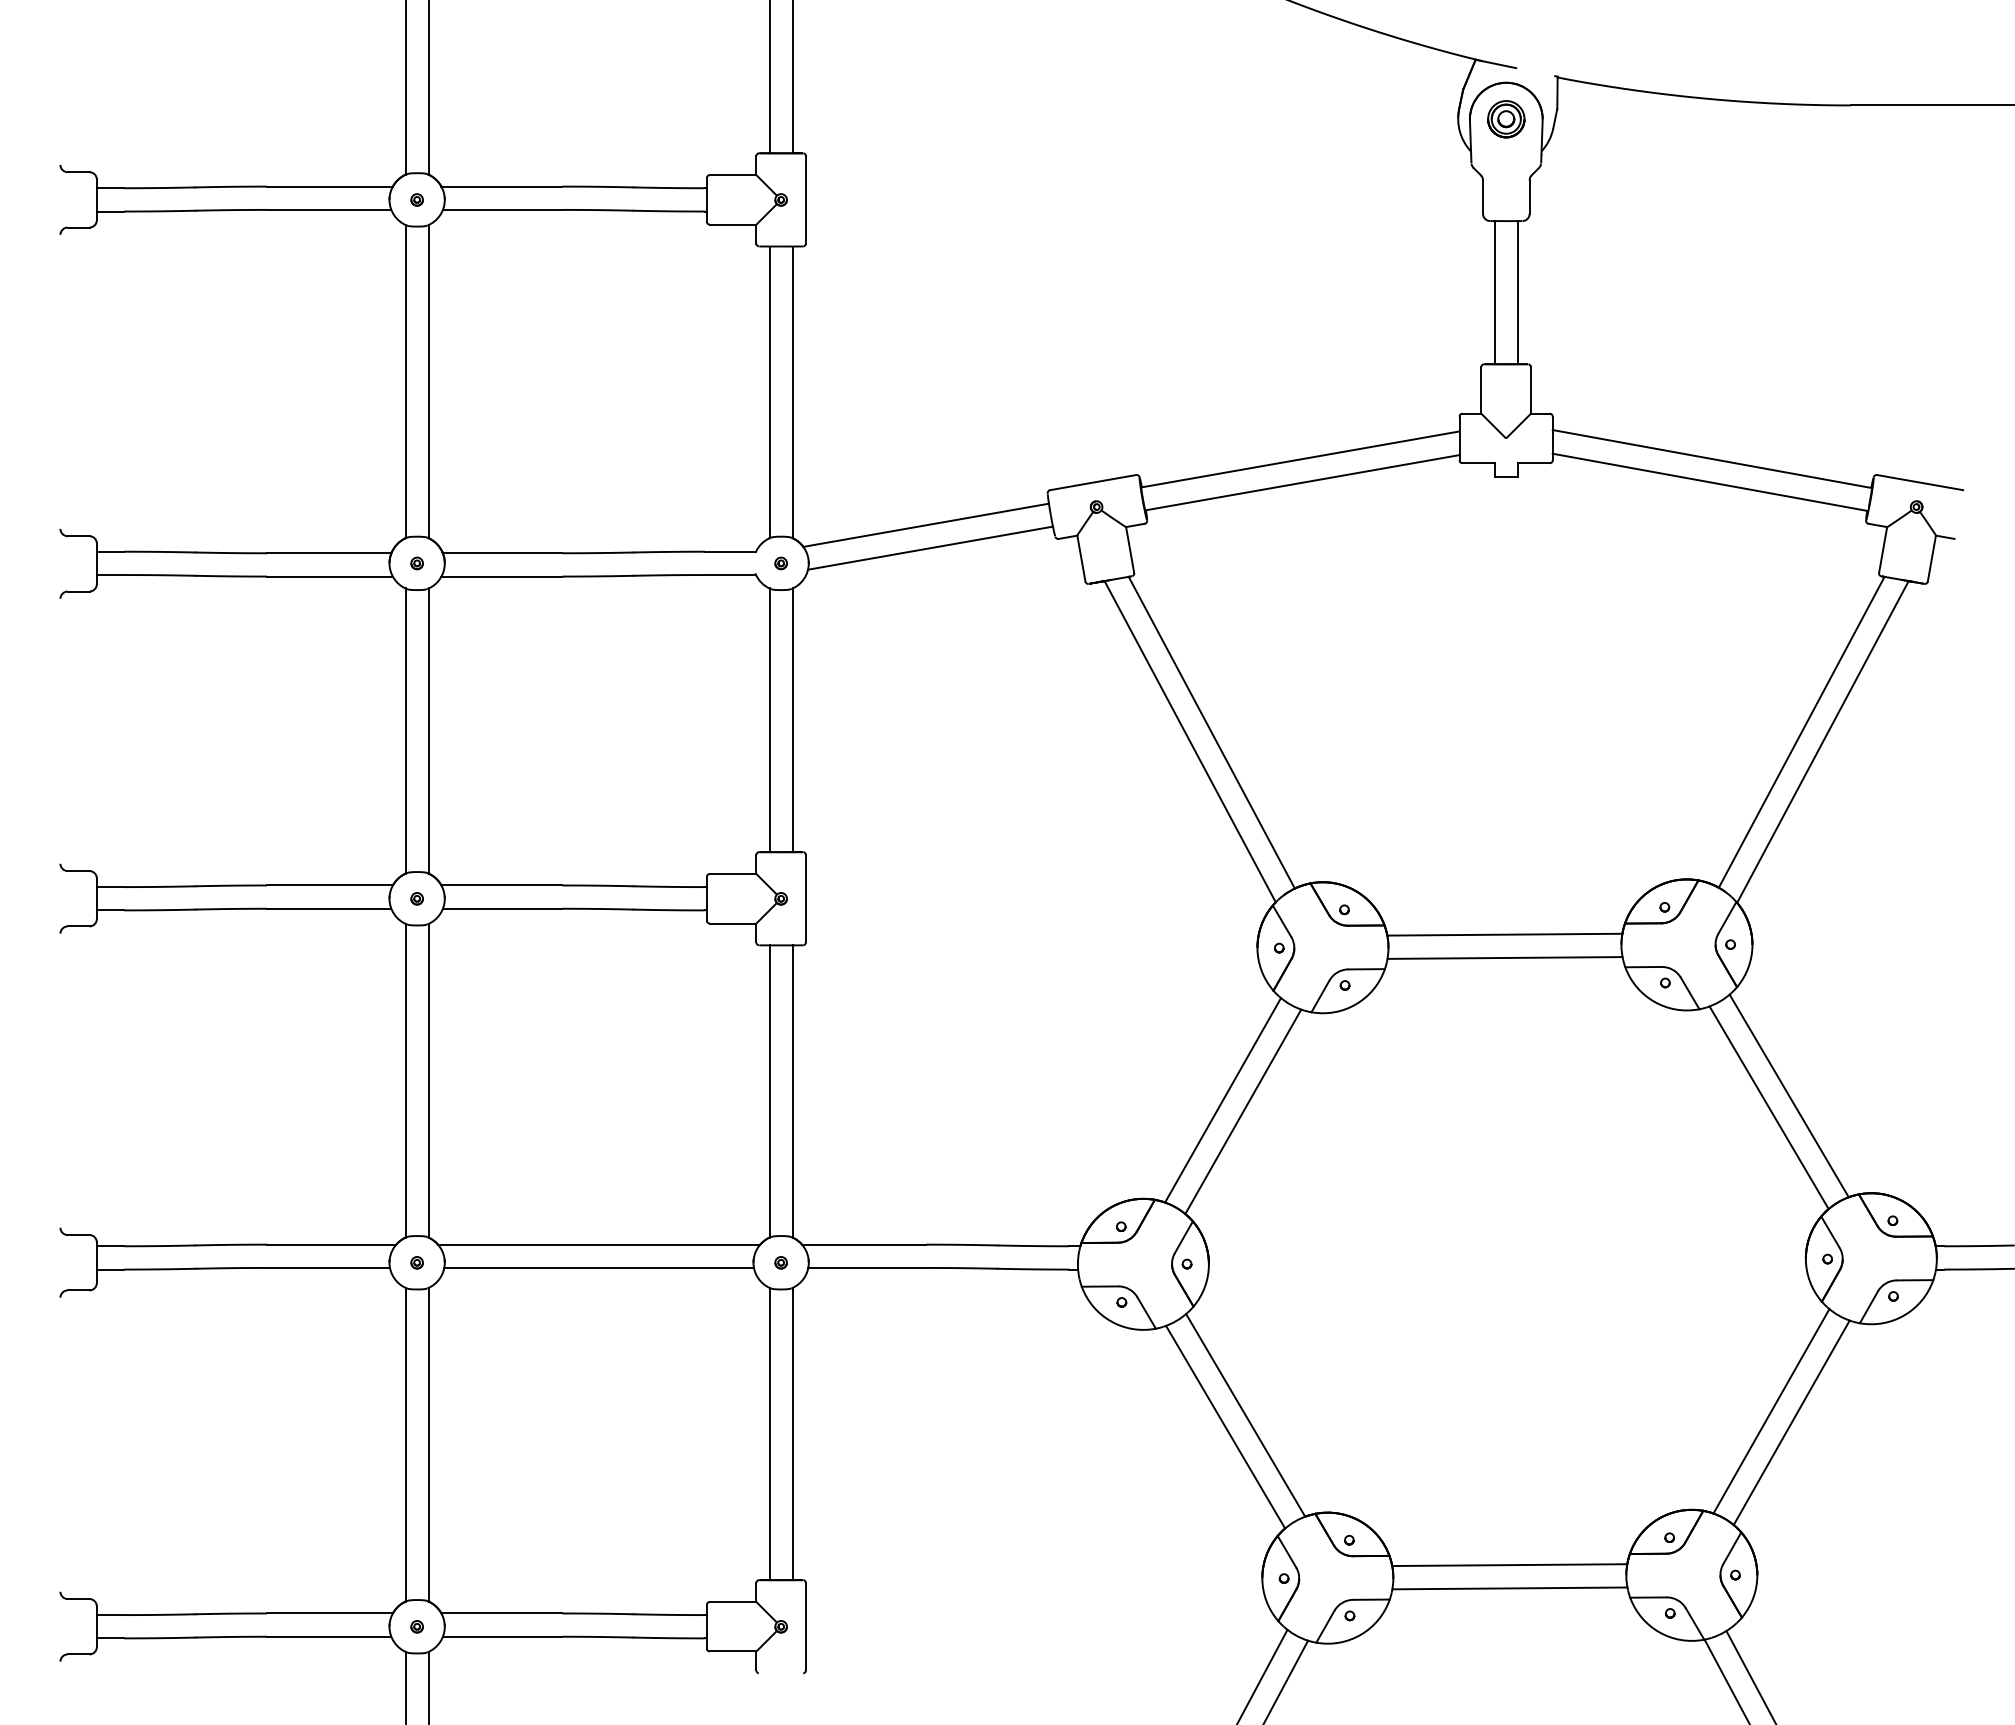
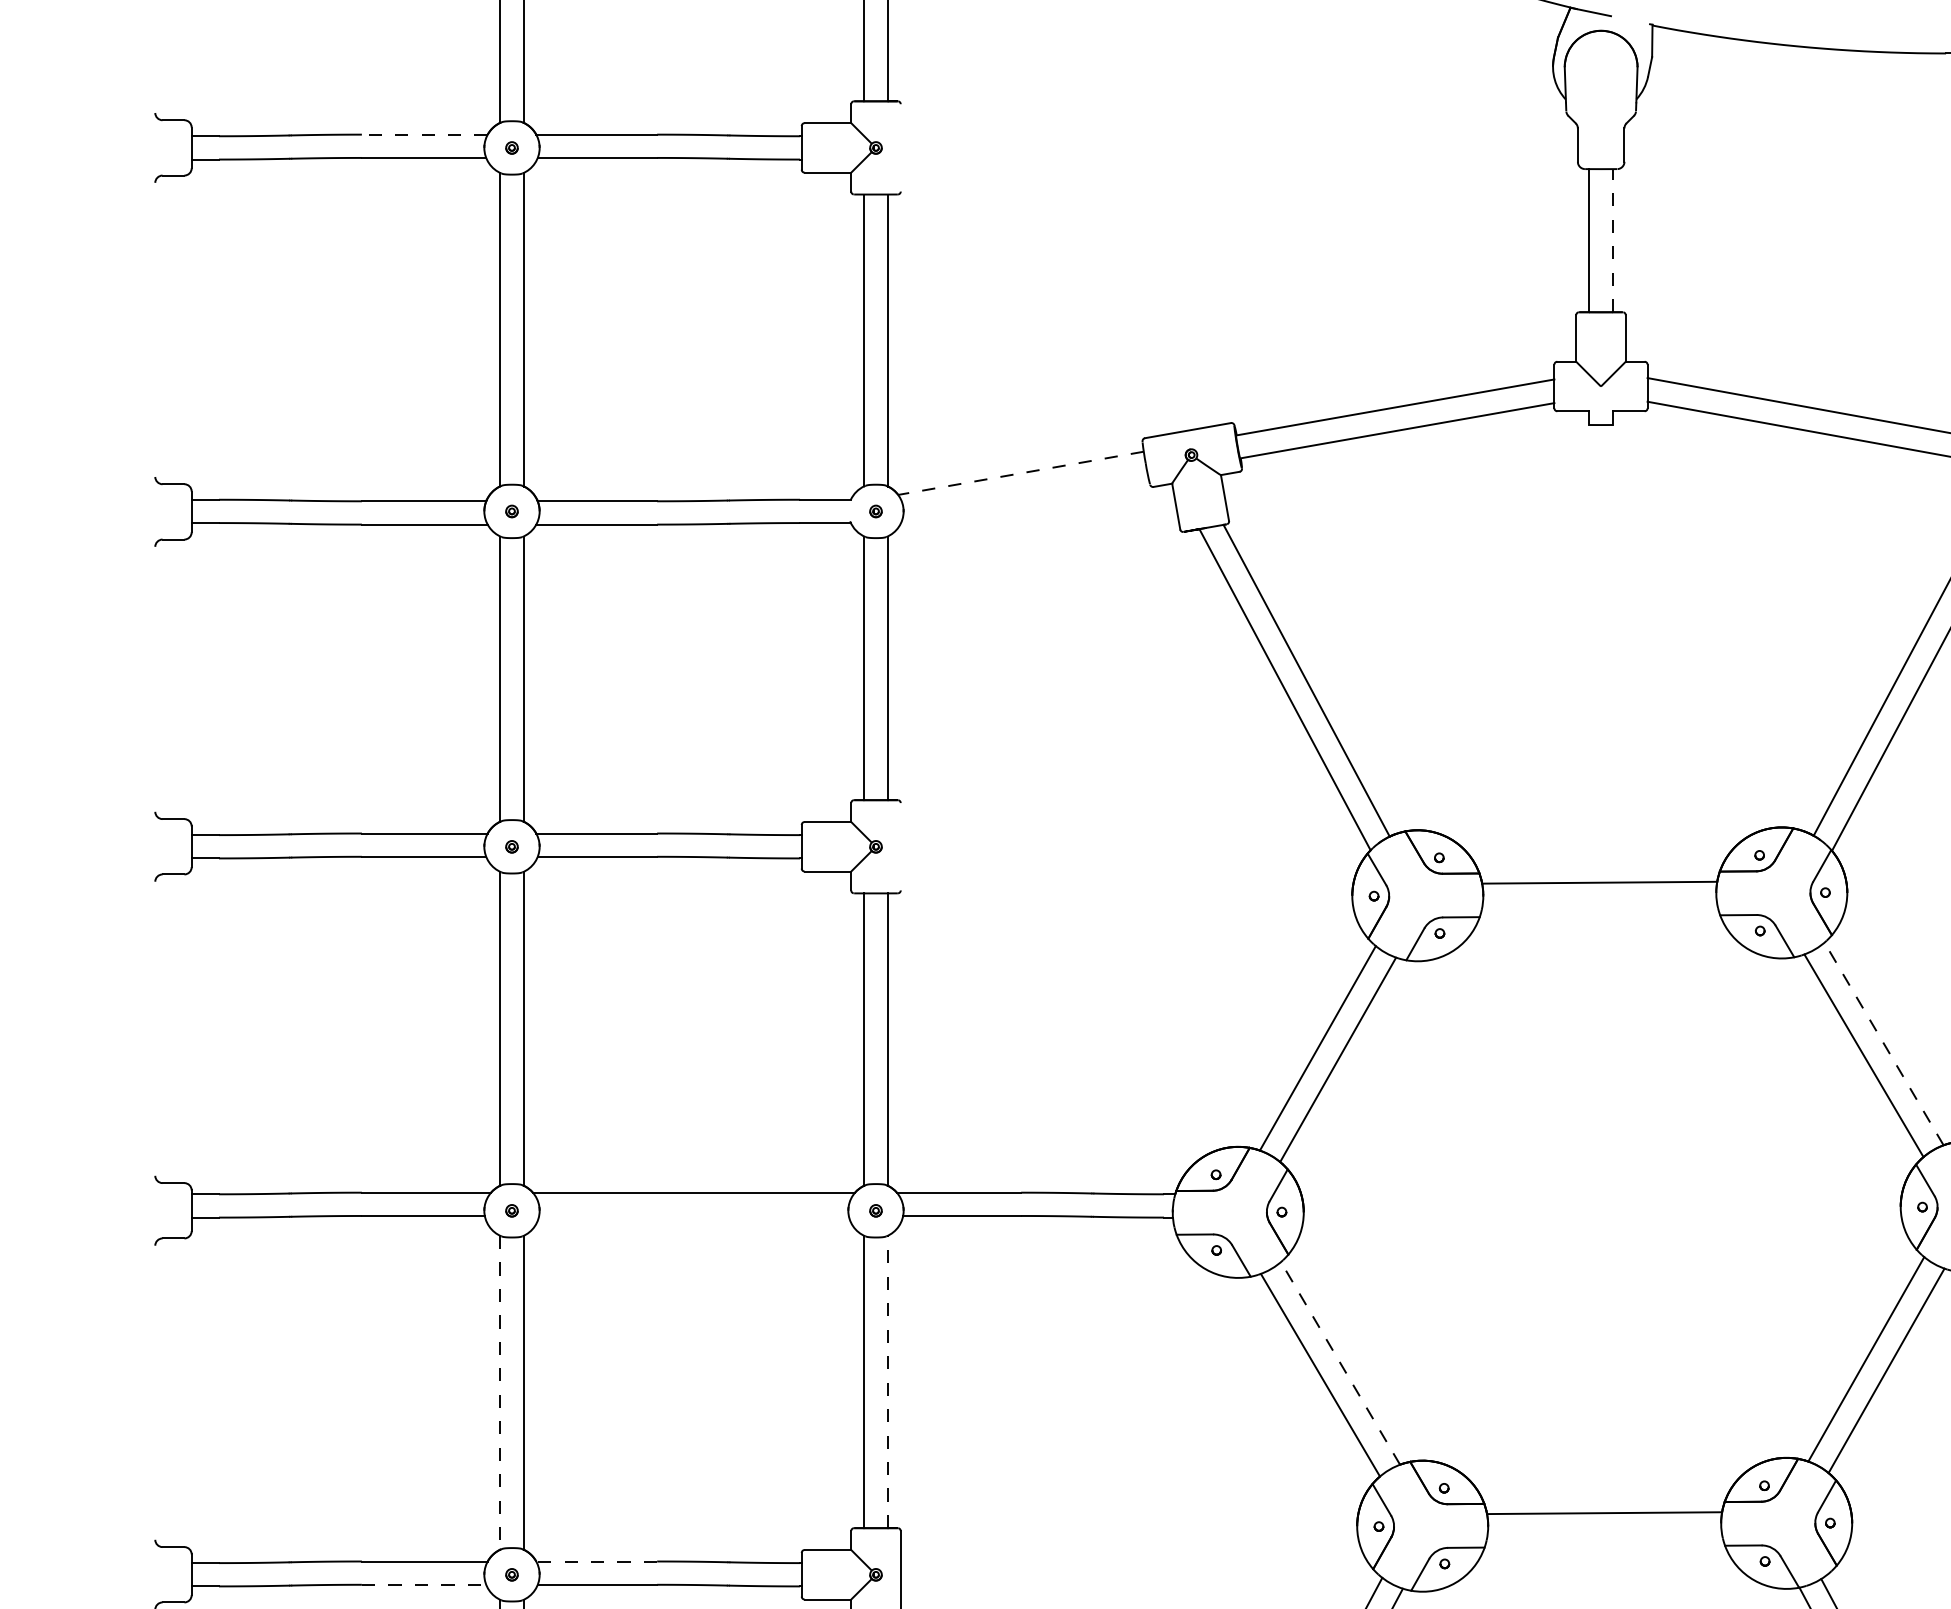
part: (1506, 119) -> (1601, 67), removed
line: (329, 186) -> (424, 134), solid -> dashed
line: (805, 199) -> (900, 147), removed
line: (1517, 292) -> (1612, 240), solid -> dashed
line: (926, 525) -> (1021, 473), solid -> dashed
line: (930, 547) -> (1025, 495), removed
line: (805, 898) -> (900, 846), removed
line: (1504, 957) -> (1599, 905), removed
line: (1789, 1095) -> (1884, 1043), solid -> dashed
line: (598, 1267) -> (693, 1215), removed
line: (1245, 1415) -> (1340, 1363), solid -> dashed
line: (792, 1433) -> (887, 1381), solid -> dashed
line: (405, 1444) -> (500, 1392), solid -> dashed
line: (1509, 1588) -> (1604, 1536), removed
line: (501, 1613) -> (596, 1561), solid -> dashed
line: (329, 1636) -> (424, 1584), solid -> dashed

